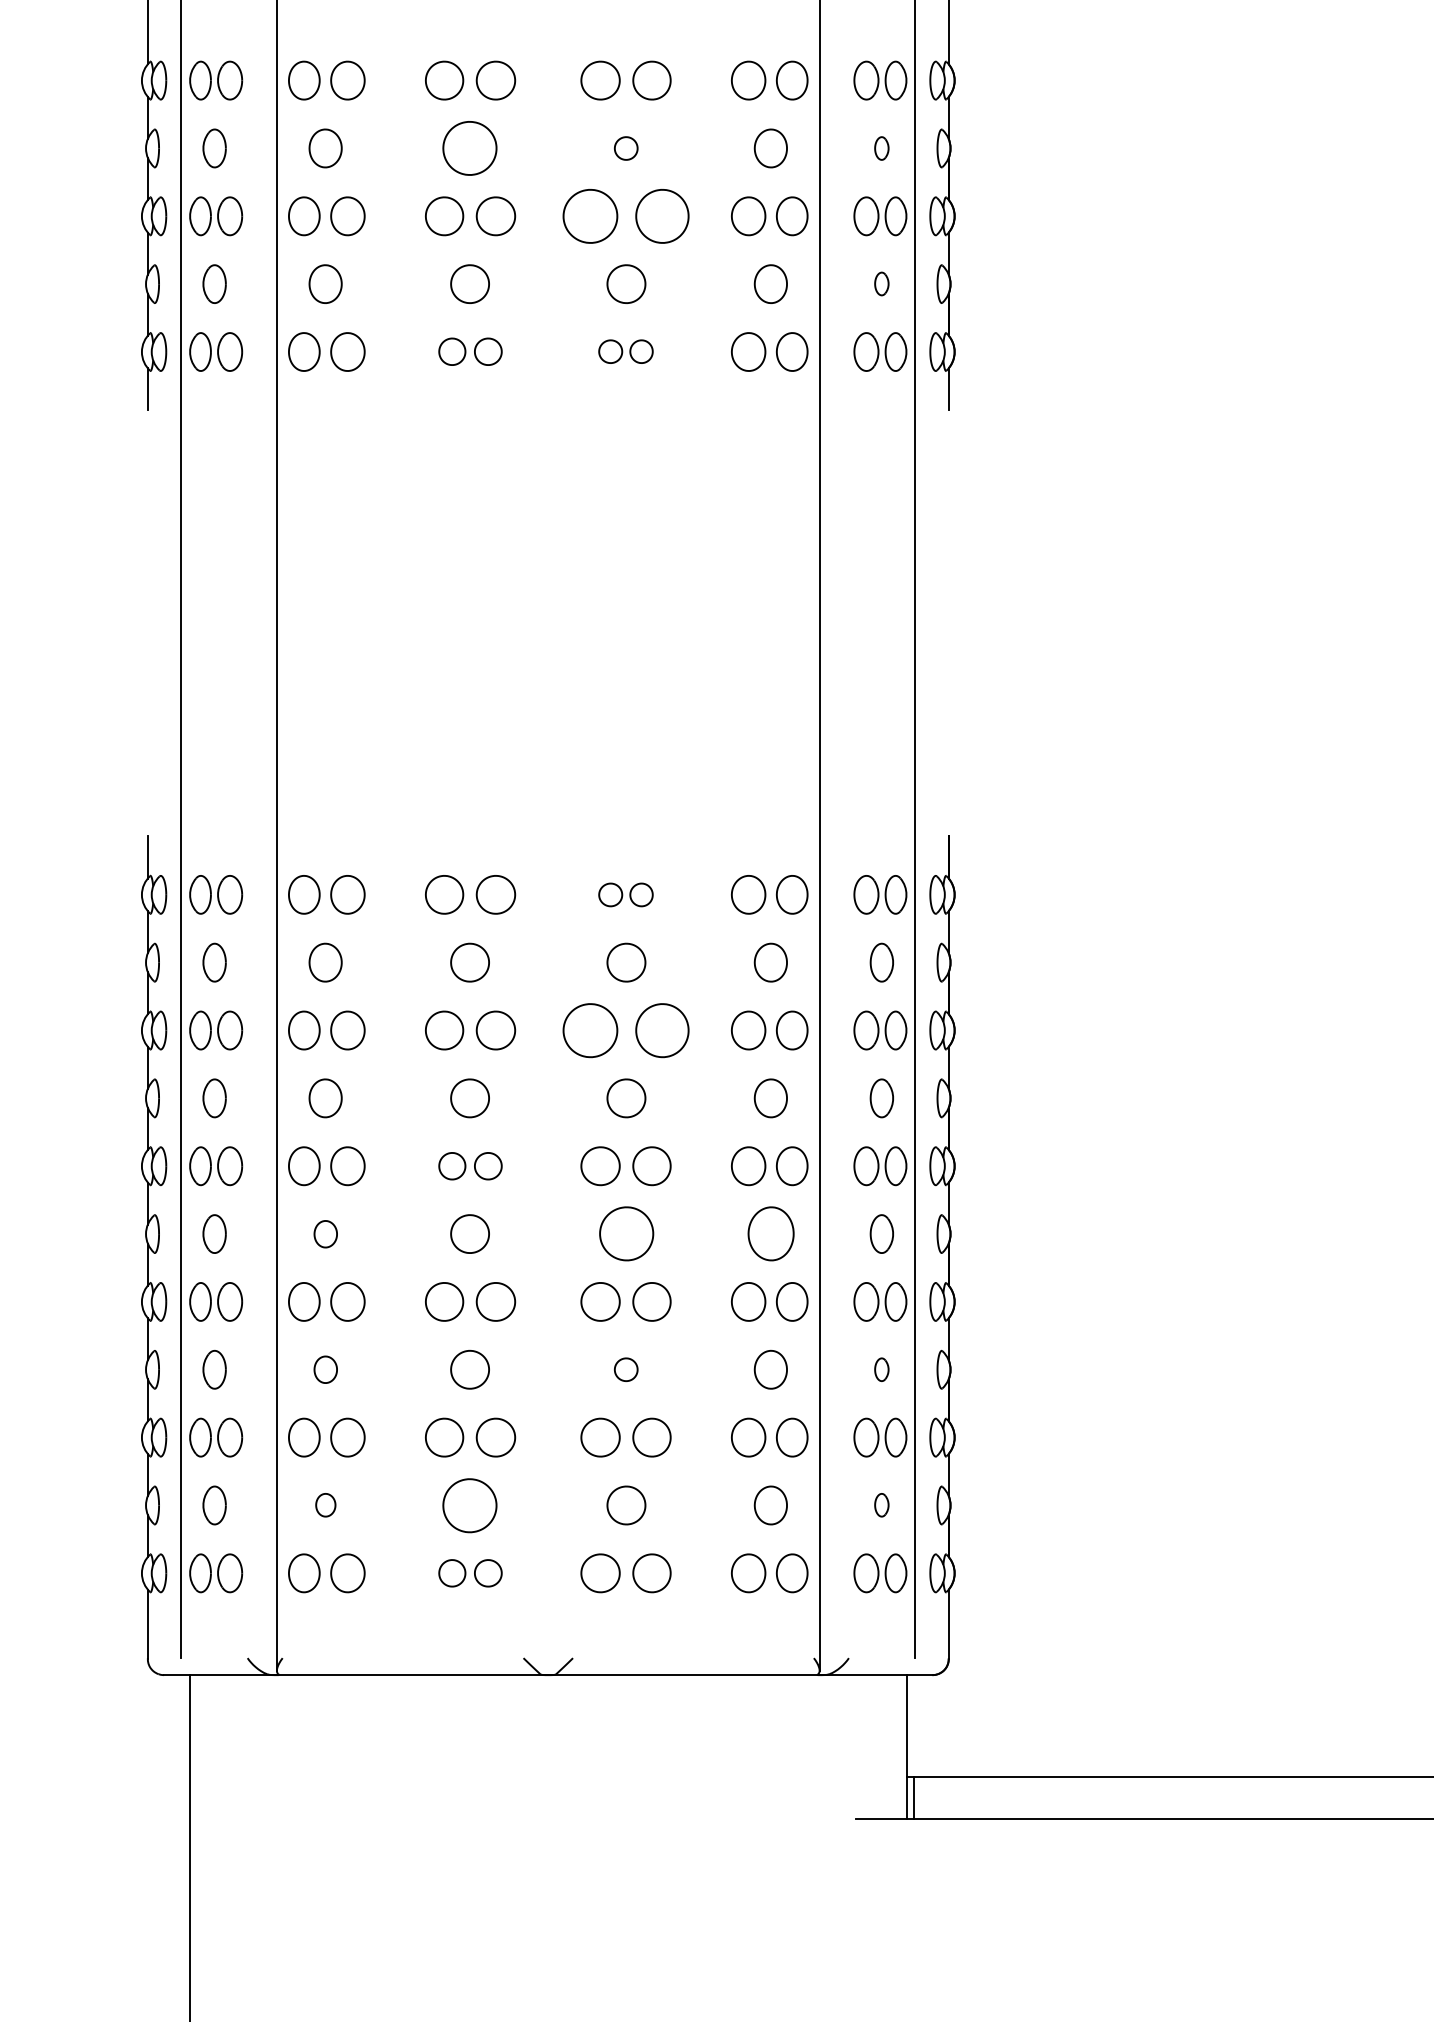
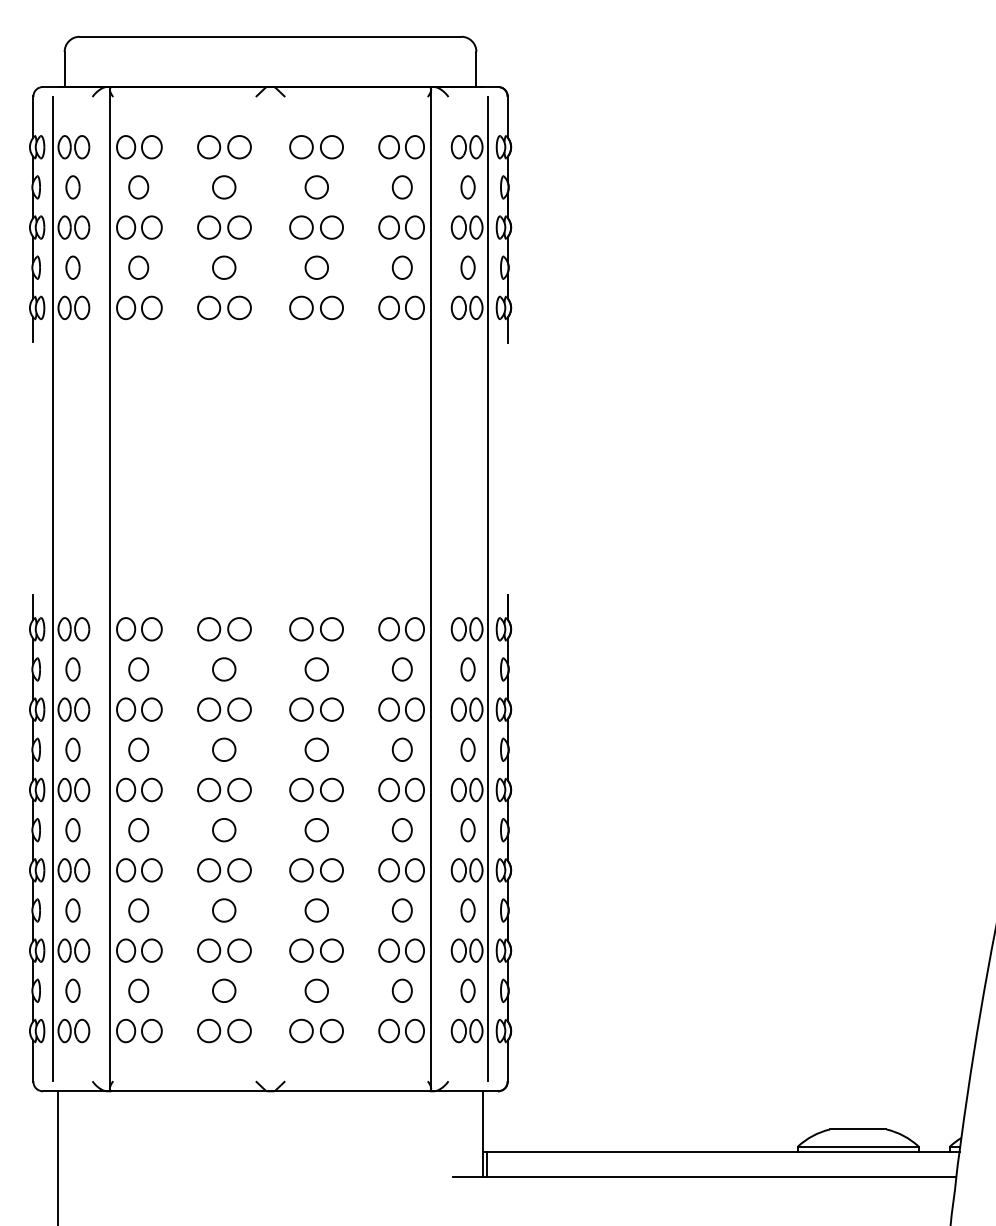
part: (470, 148) -> (224, 187), size x0.71
part: (625, 148) -> (316, 187), size x1.67
part: (880, 148) -> (467, 187), size x1.67
part: (625, 216) -> (316, 227), size x0.71
part: (880, 283) -> (467, 267), size x1.67
part: (470, 351) -> (224, 307), size x1.43
part: (625, 351) -> (316, 307), size x1.67
part: (625, 895) -> (316, 629), size x1.67
part: (625, 1030) -> (316, 709), size x0.71
part: (470, 1165) -> (224, 789), size x1.43
part: (325, 1234) -> (138, 830), size x1.43
part: (625, 1234) -> (316, 830), size x0.71
part: (769, 1234) -> (401, 830), size x0.71
part: (325, 1369) -> (138, 910), size x1.43
part: (625, 1369) -> (316, 910), size x1.67
part: (880, 1369) -> (467, 910), size x1.67
part: (325, 1504) -> (138, 990), size x1.67
part: (470, 1504) -> (224, 990), size x0.71
part: (880, 1504) -> (467, 990), size x1.67
part: (470, 1572) -> (224, 1030), size x1.43

